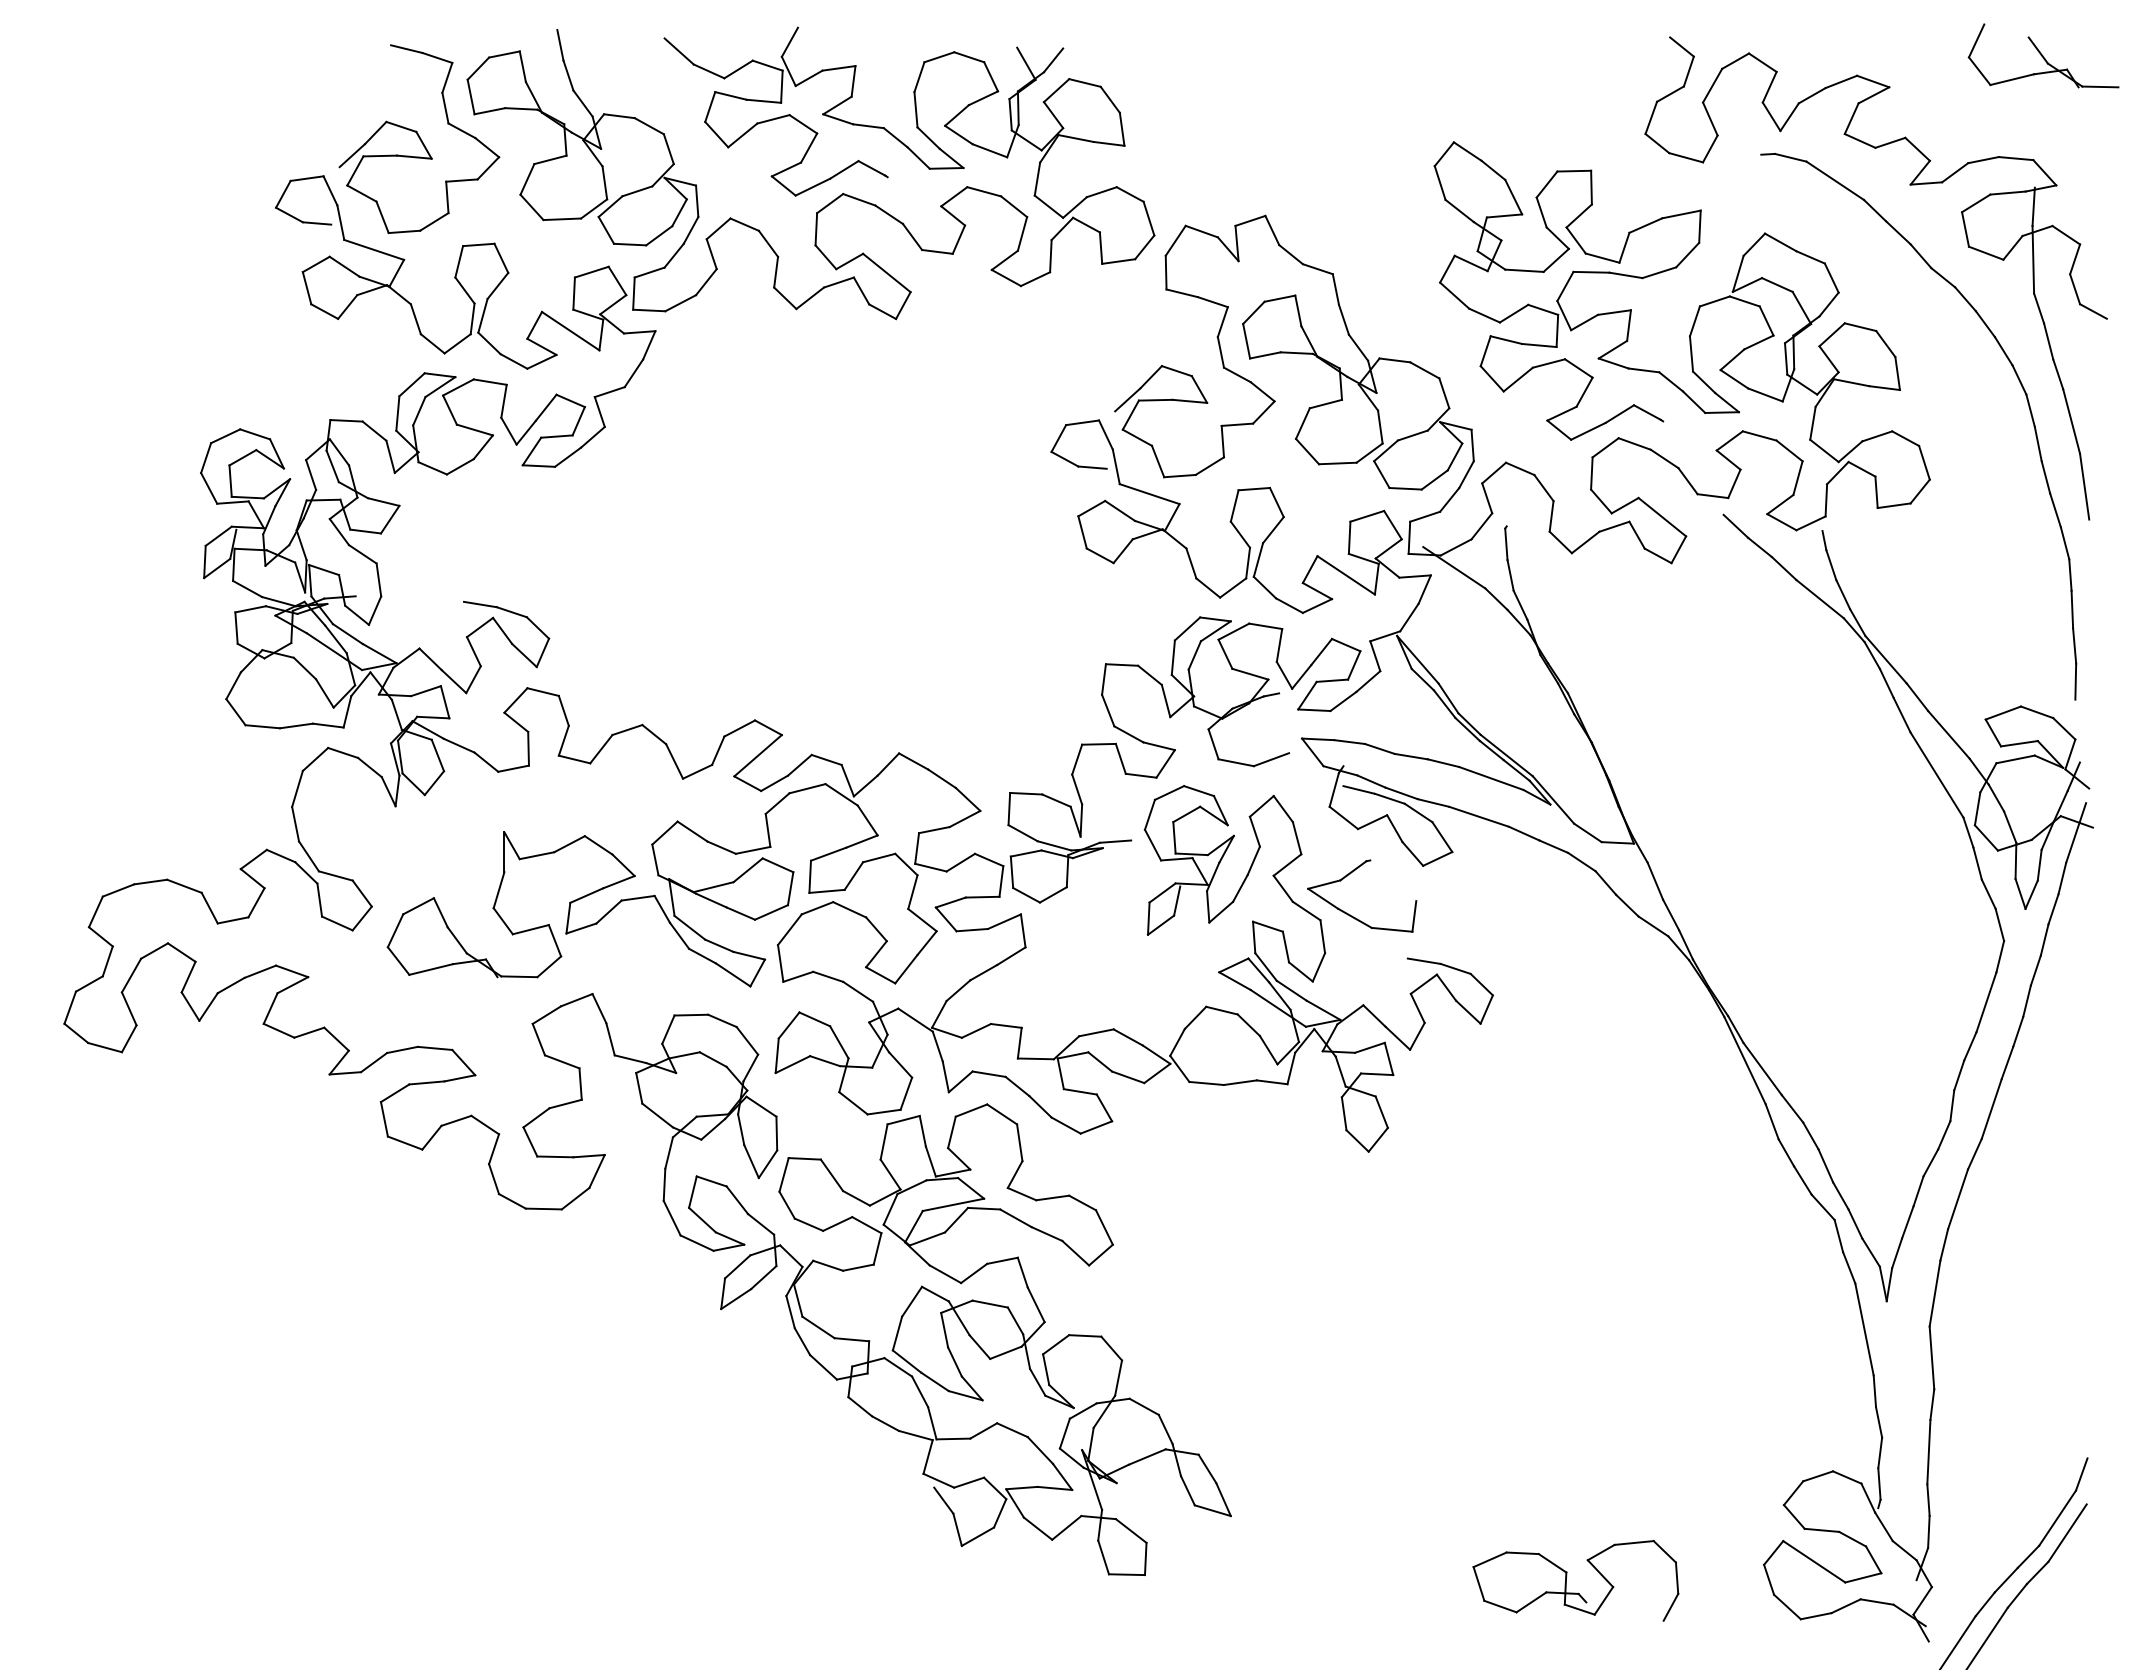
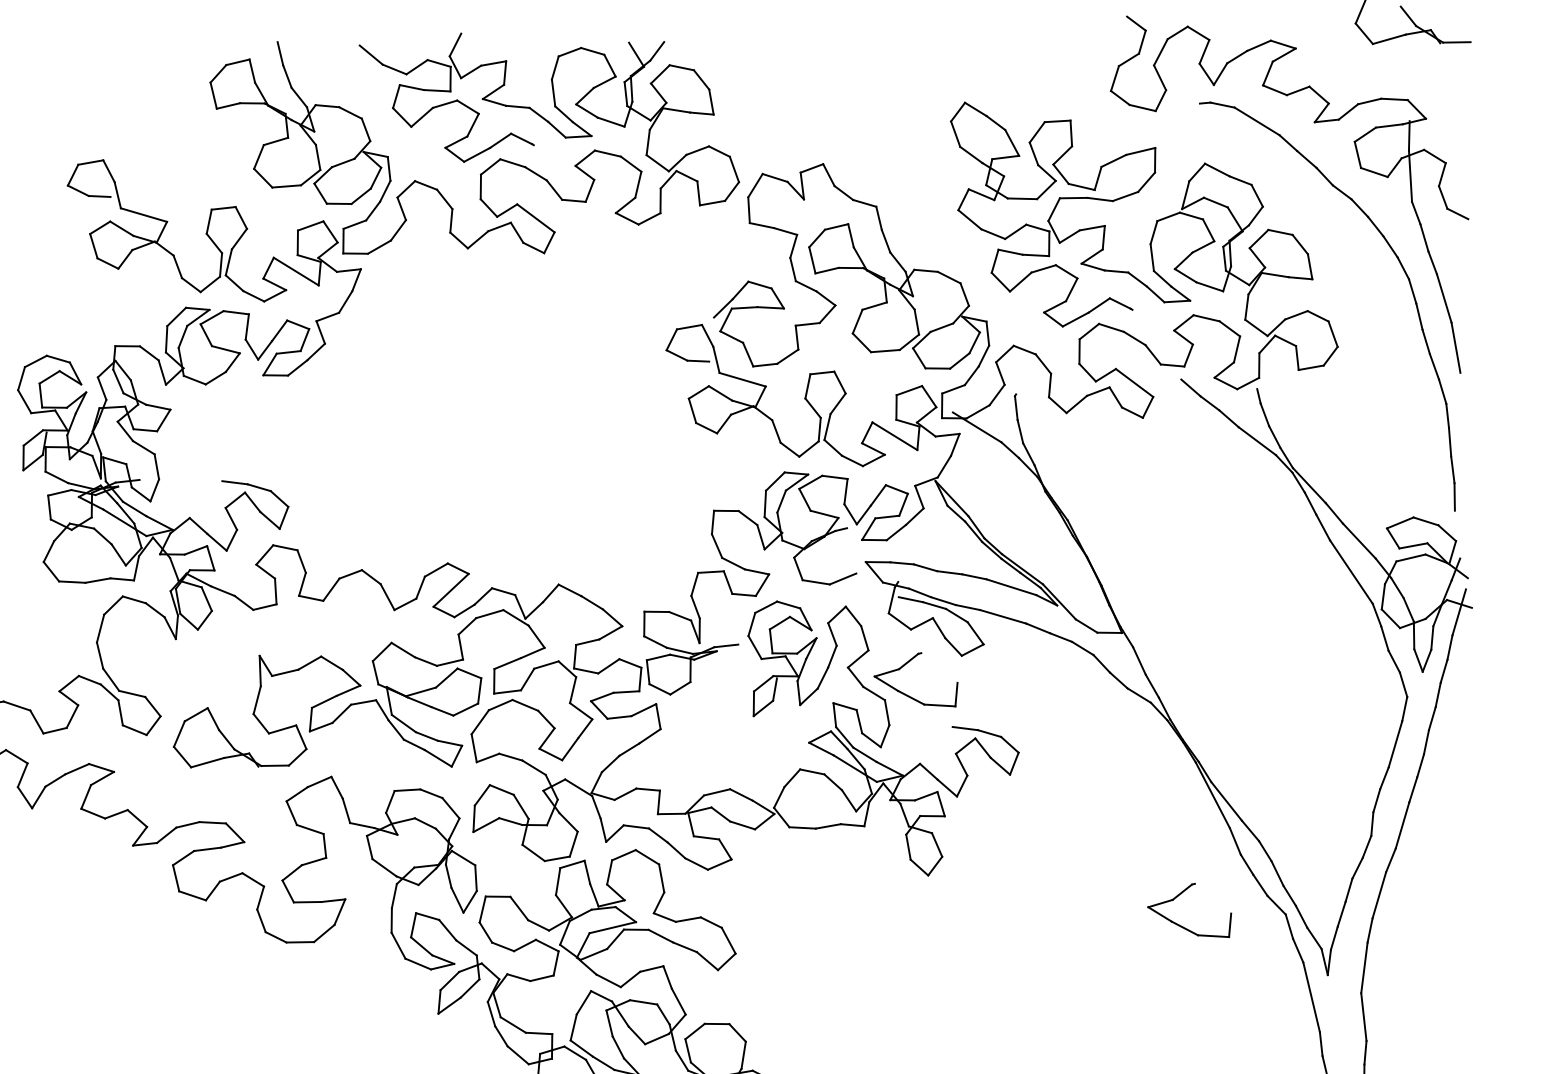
part: (419, 139) -> (175, 129), removed
part: (1699, 1230) -> (1182, 926), added

